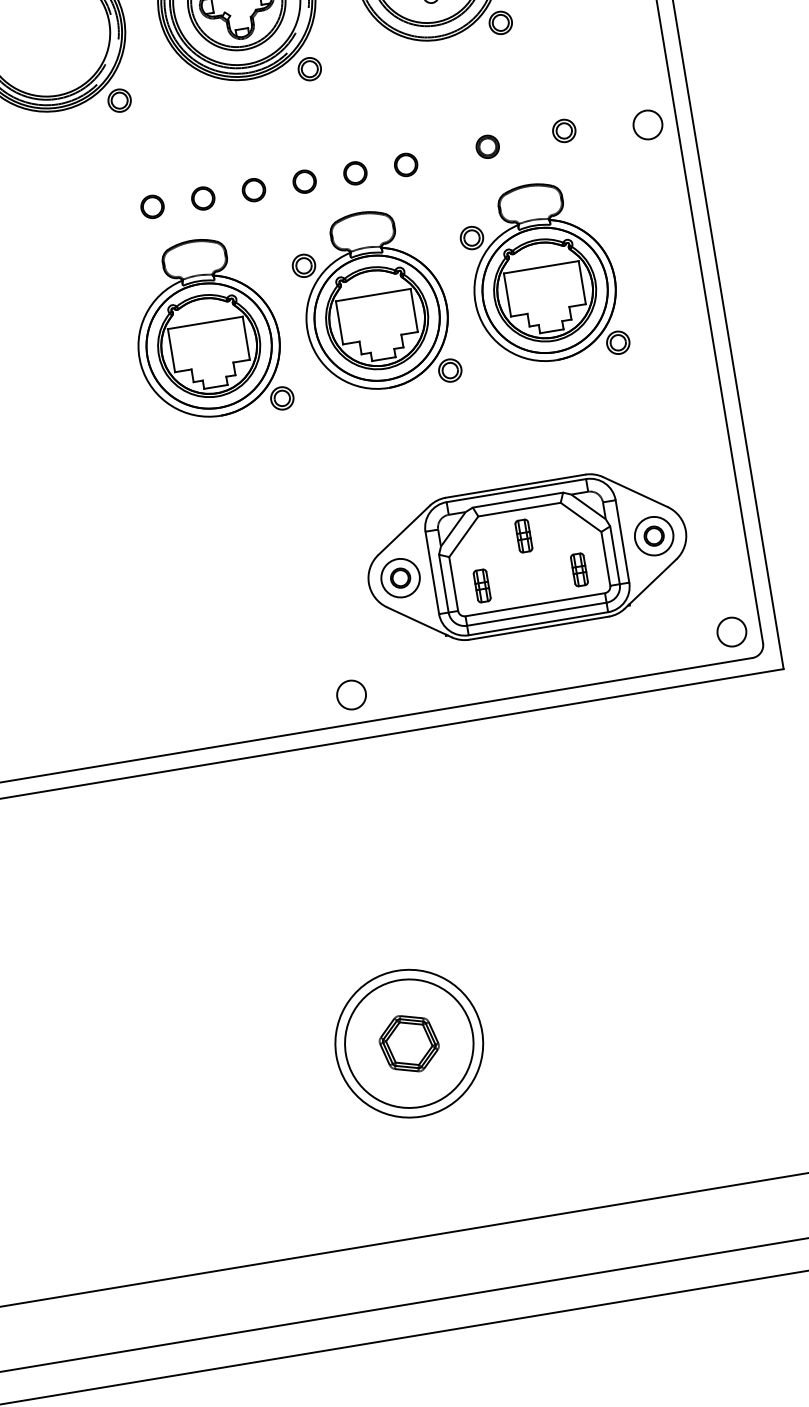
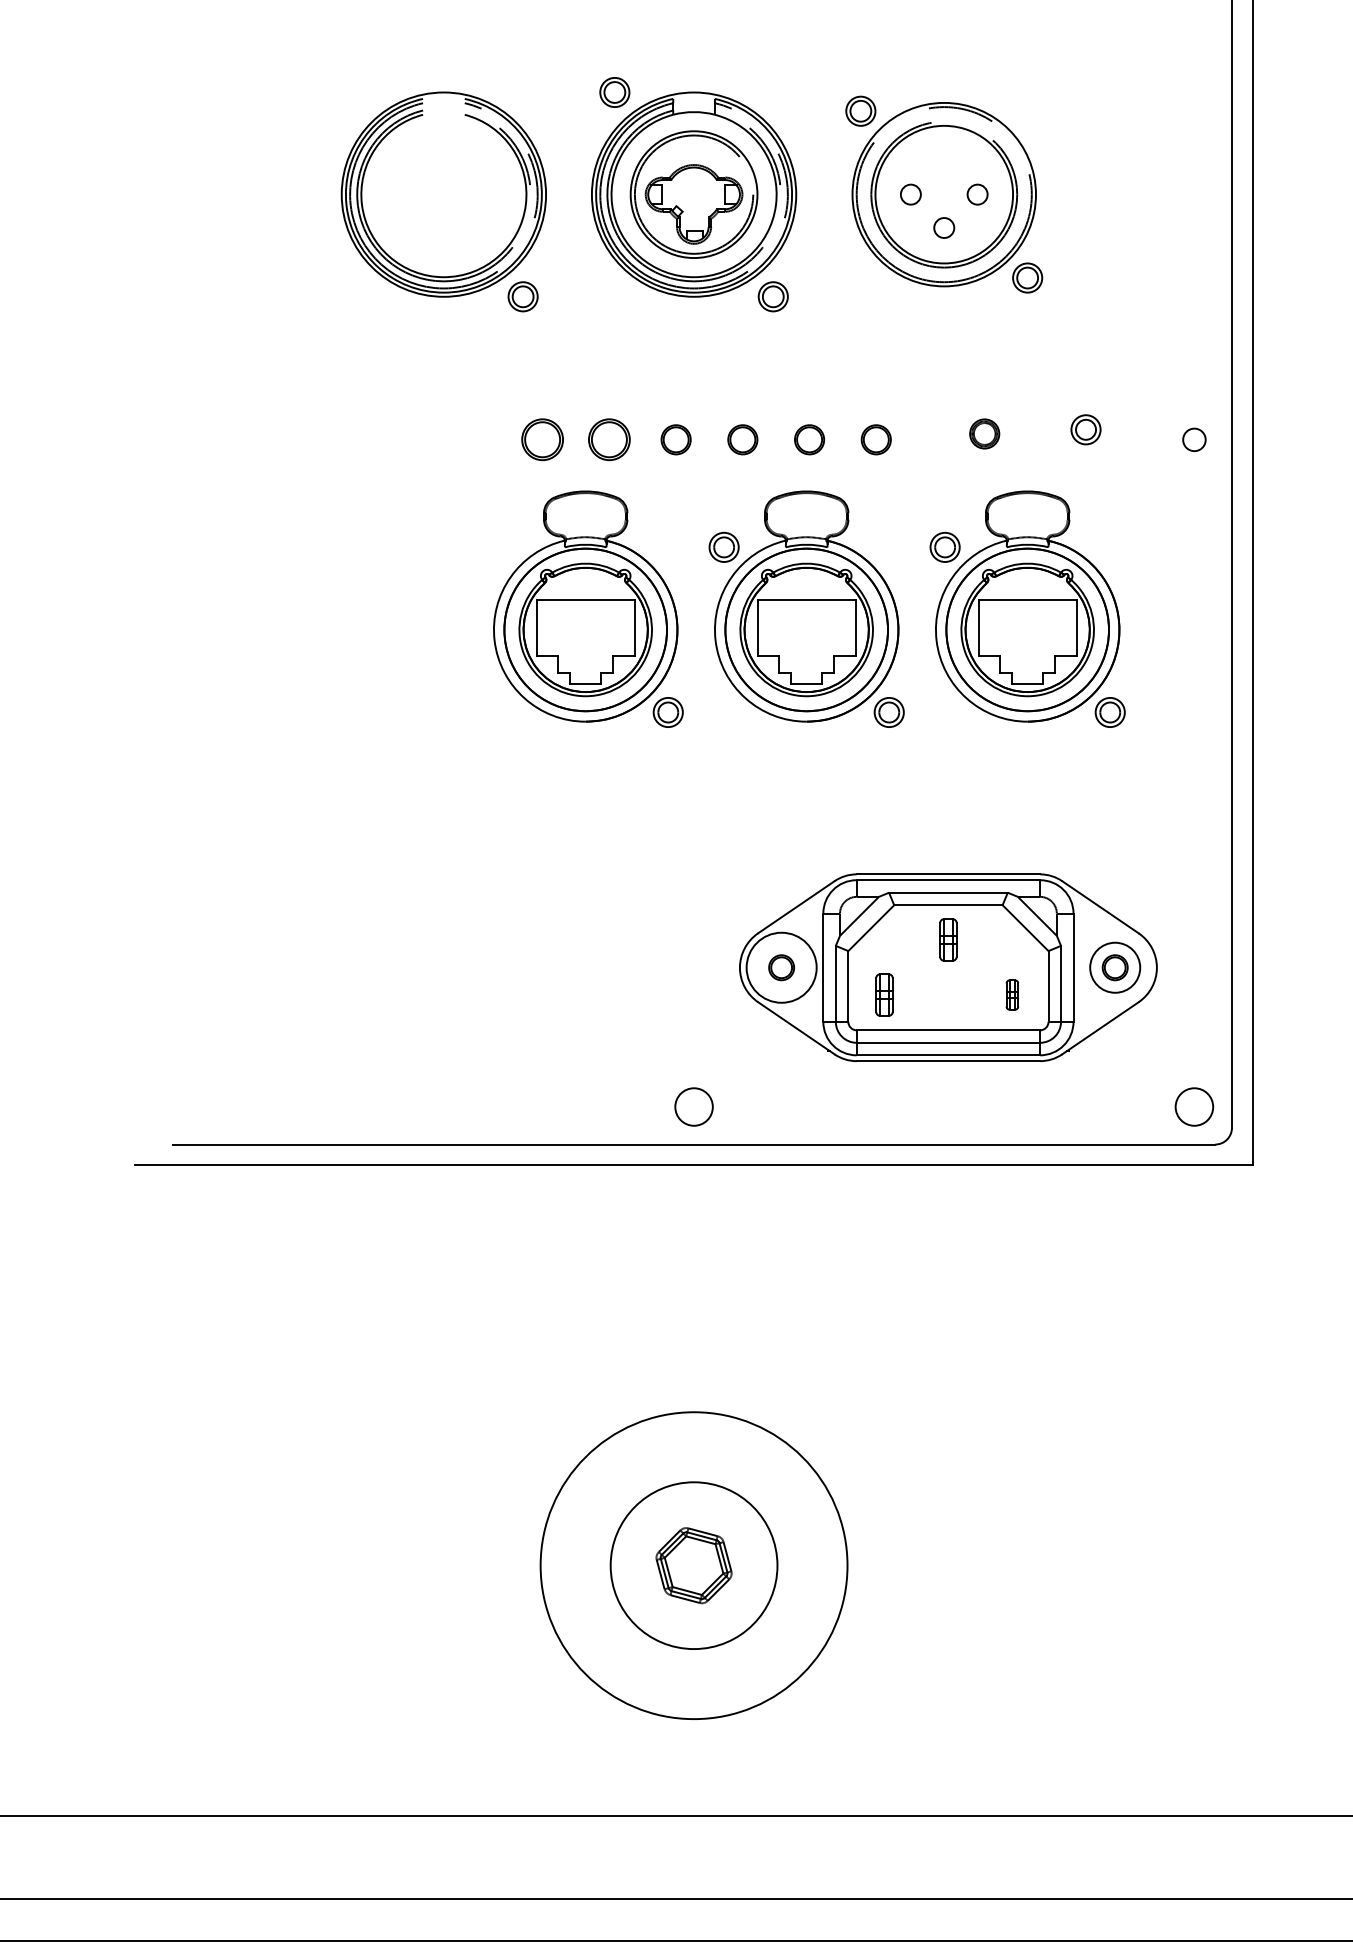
circle: (647, 124) -> (1194, 439), size x0.6
part: (203, 198) -> (609, 439), size x1.4
part: (152, 206) -> (542, 439), size x1.4
part: (579, 569) -> (1012, 994), size x0.7
circle: (400, 577) -> (781, 967), size x1.4
circle: (408, 1043) -> (693, 1565), size x1.6

